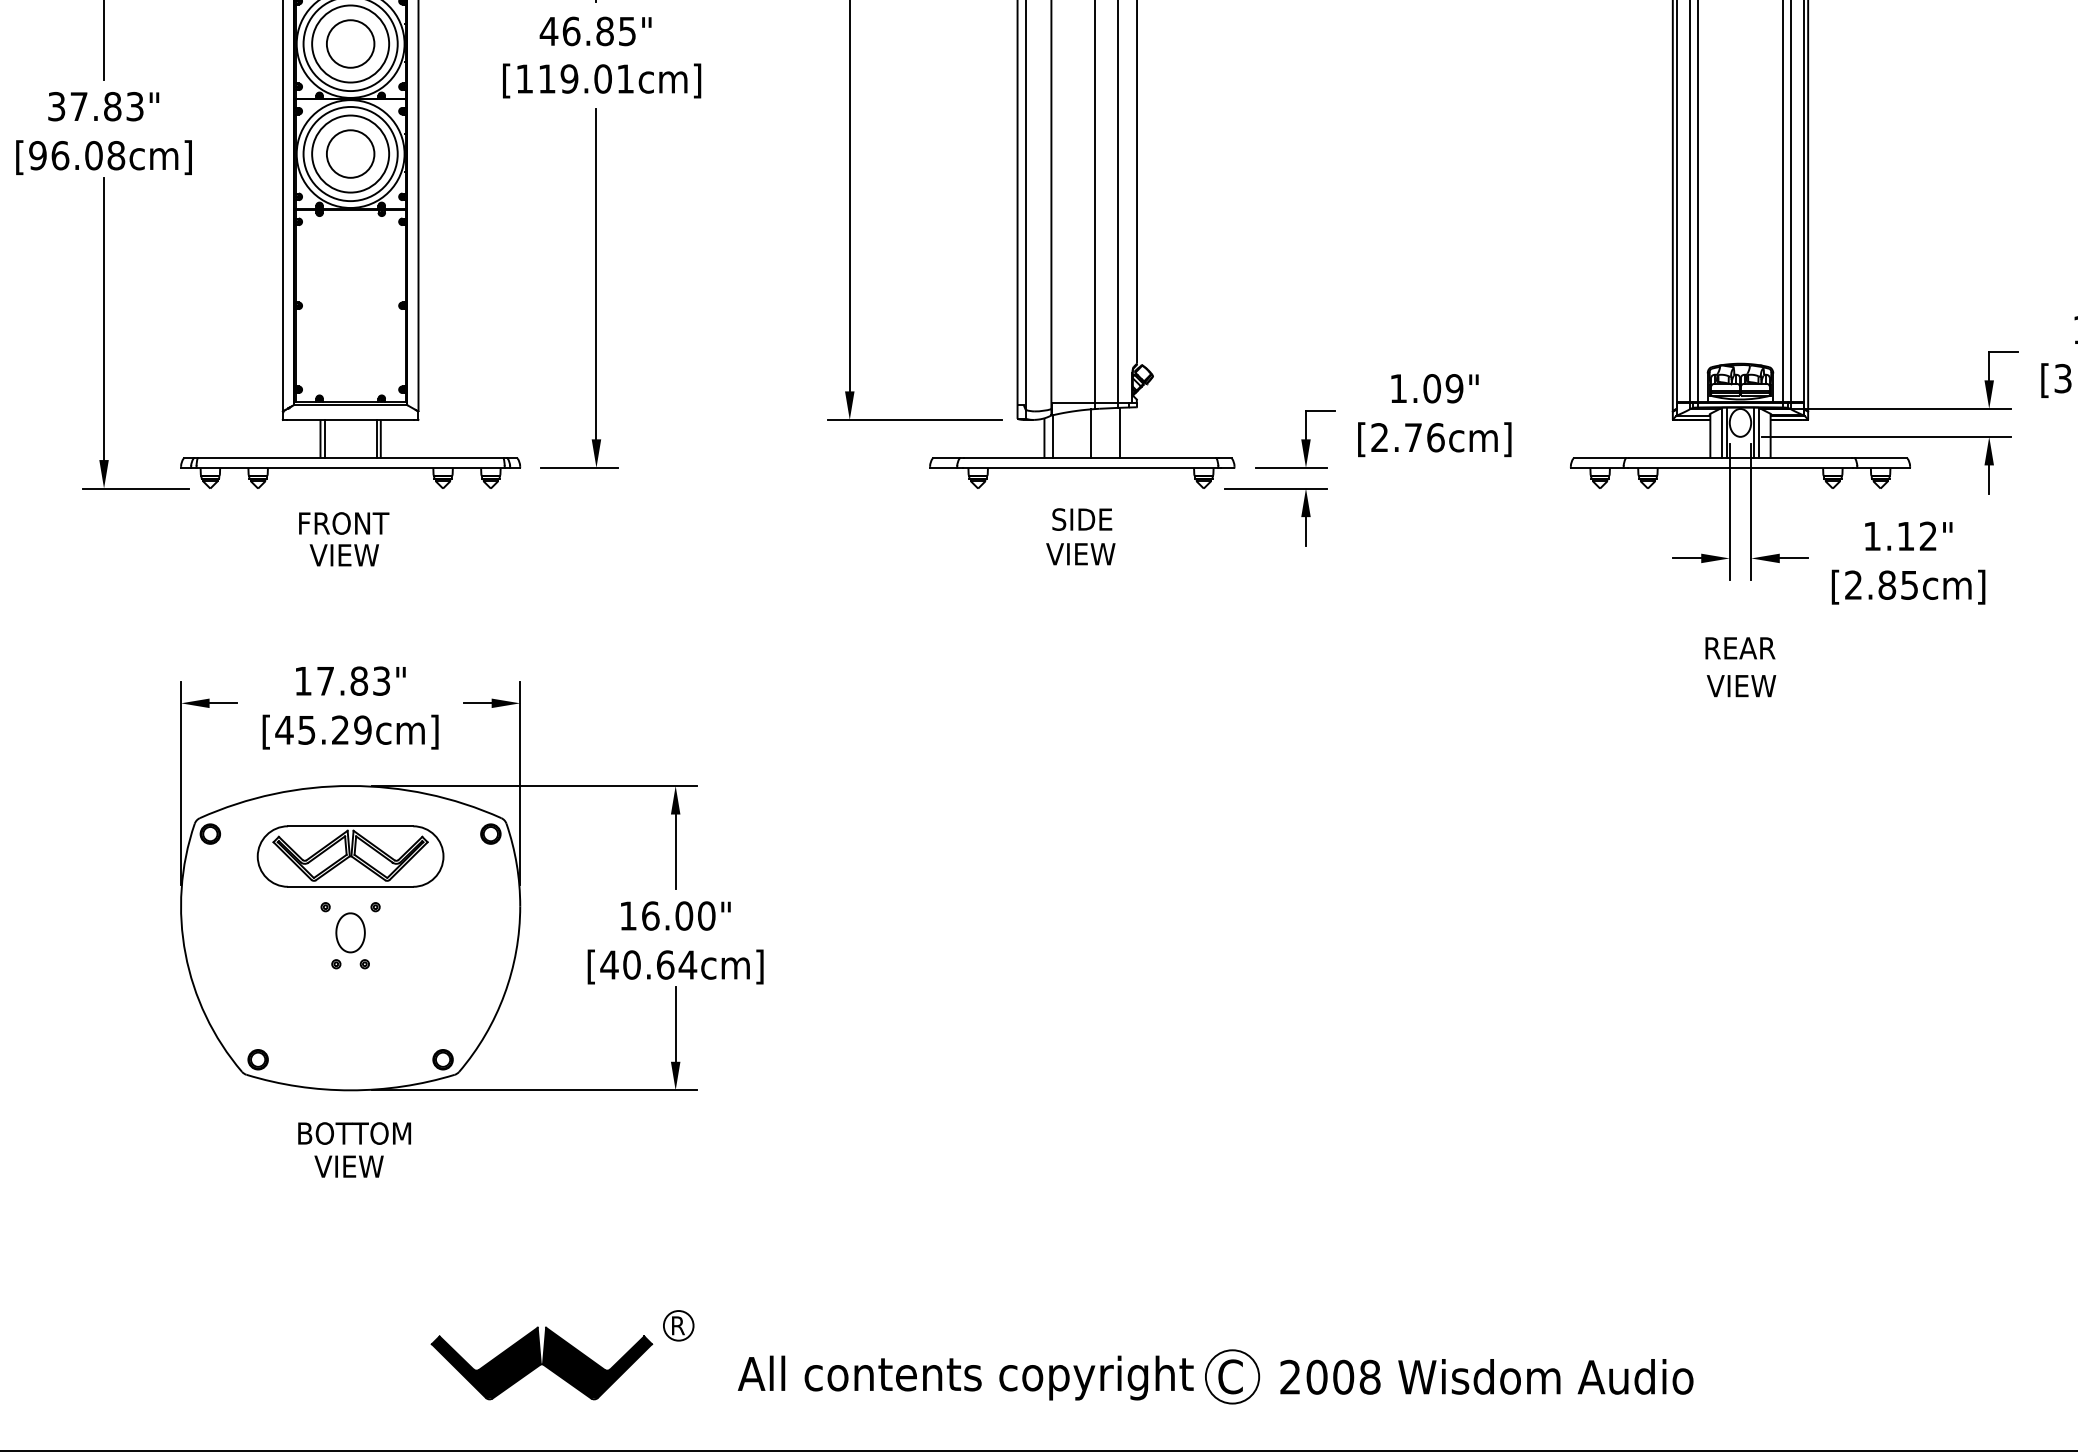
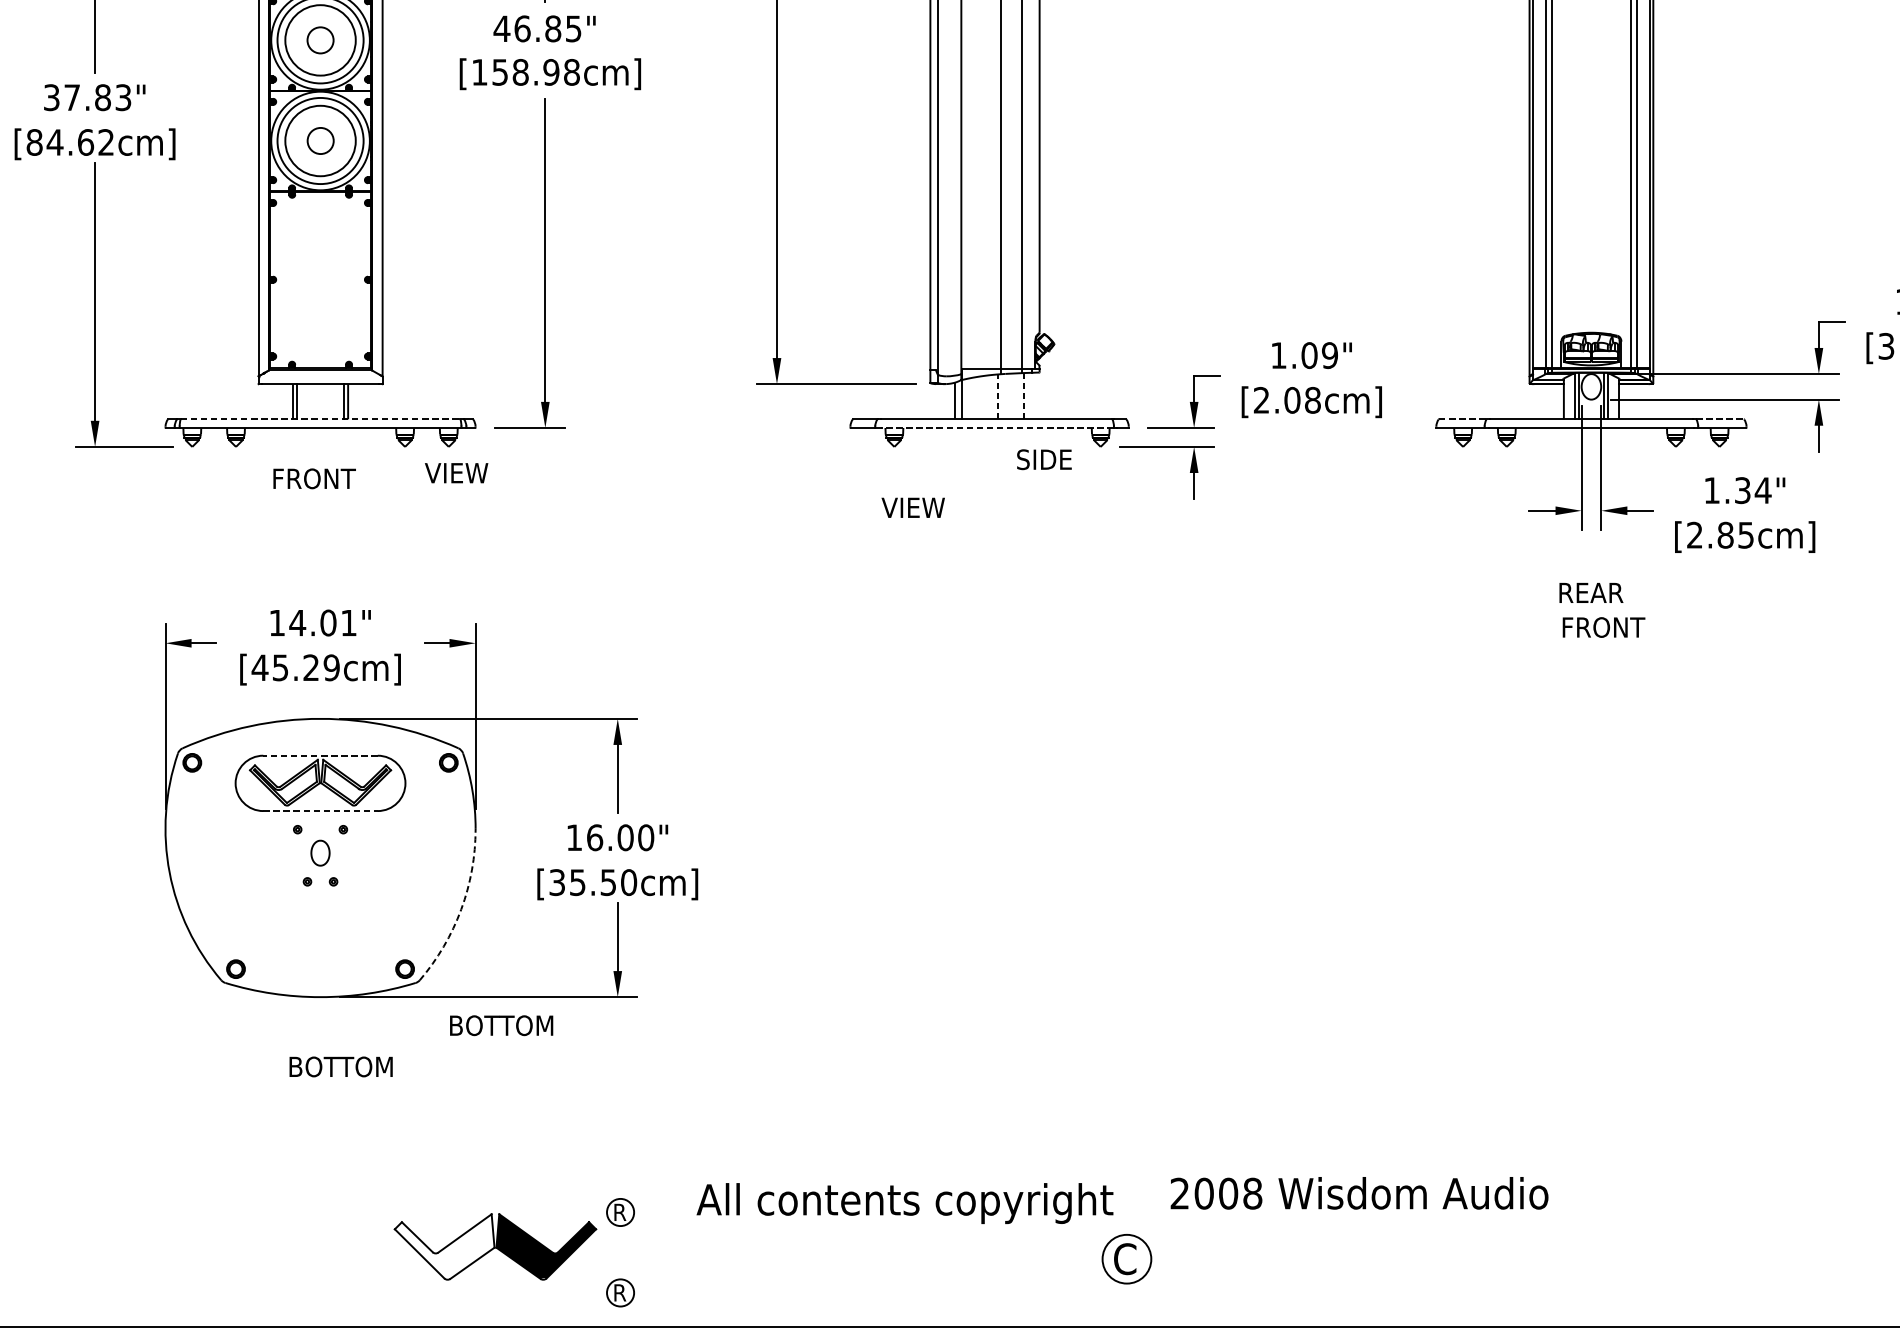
circle: (350, 43) -> (320, 39), size x0.6
text: (586, 78) -> (536, 71), [119.01cm] -> [158.98cm]
circle: (350, 153) -> (320, 140), size x0.6
text: (77, 155) -> (70, 142), [96.08cm] -> [84.62cm]
line: (1120, 432) -> (1024, 395), solid -> dashed
line: (1091, 433) -> (998, 396), solid -> dashed
text: (1424, 437) -> (1302, 400), [2.76cm] -> [2.08cm]
line: (350, 458) -> (320, 419), solid -> dashed
line: (1600, 458) -> (1463, 419), solid -> dashed
line: (1881, 458) -> (1720, 419), solid -> dashed
line: (1090, 467) -> (997, 427), solid -> dashed
text: (1082, 519) -> (1044, 459), moved
text: (1917, 536) -> (1753, 490), 1.12" -> 1.34"
text: (1080, 554) -> (912, 508), moved
text: (343, 555) -> (455, 473), moved
text: (353, 680) -> (323, 622), 17.83" -> 14.01"
text: (1752, 685) -> (1602, 626), VIEW -> FRONT
line: (350, 826) -> (320, 755), solid -> dashed
line: (350, 886) -> (320, 810), solid -> dashed
part: (350, 932) -> (320, 852), size x0.7
text: (648, 964) -> (592, 882), [40.64cm] -> [35.50cm]
arc: (504, 994) -> (461, 909), solid -> dashed
text: (354, 1133) -> (501, 1025), moved
text: (371, 1166) -> (339, 1066), VIEW -> BOTTOM
fill: (485, 1363) -> (443, 1246), removed
text: (1486, 1376) -> (1359, 1192), moved
text: (965, 1377) -> (904, 1203), moved
part: (678, 1413) -> (620, 1292), added

